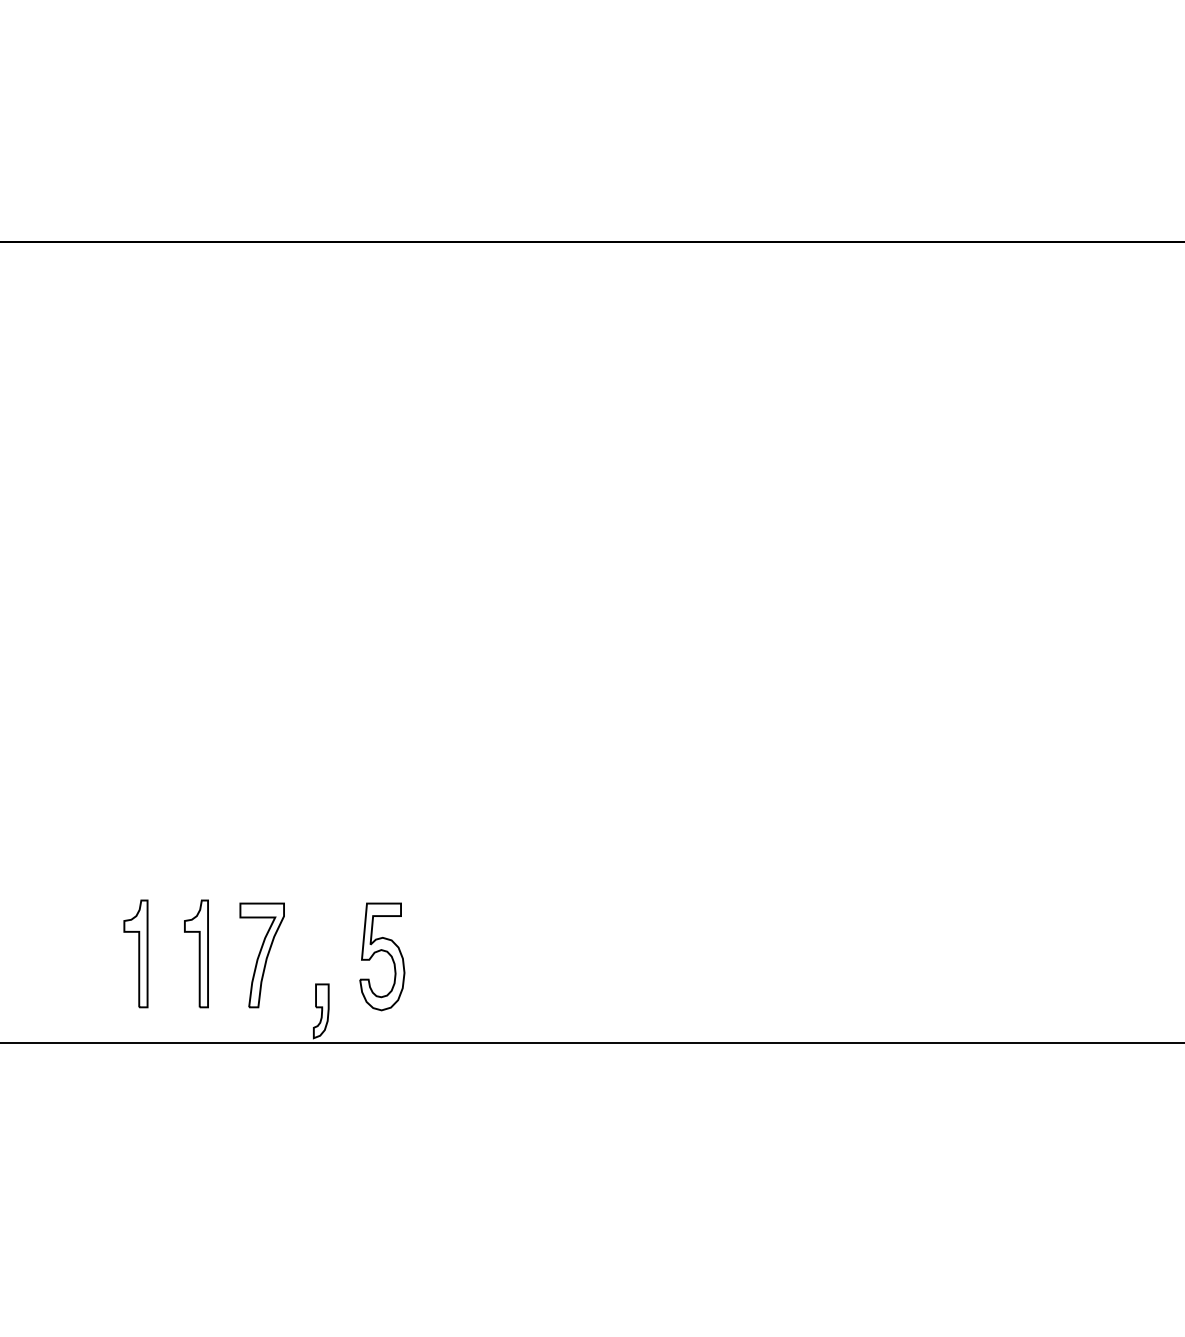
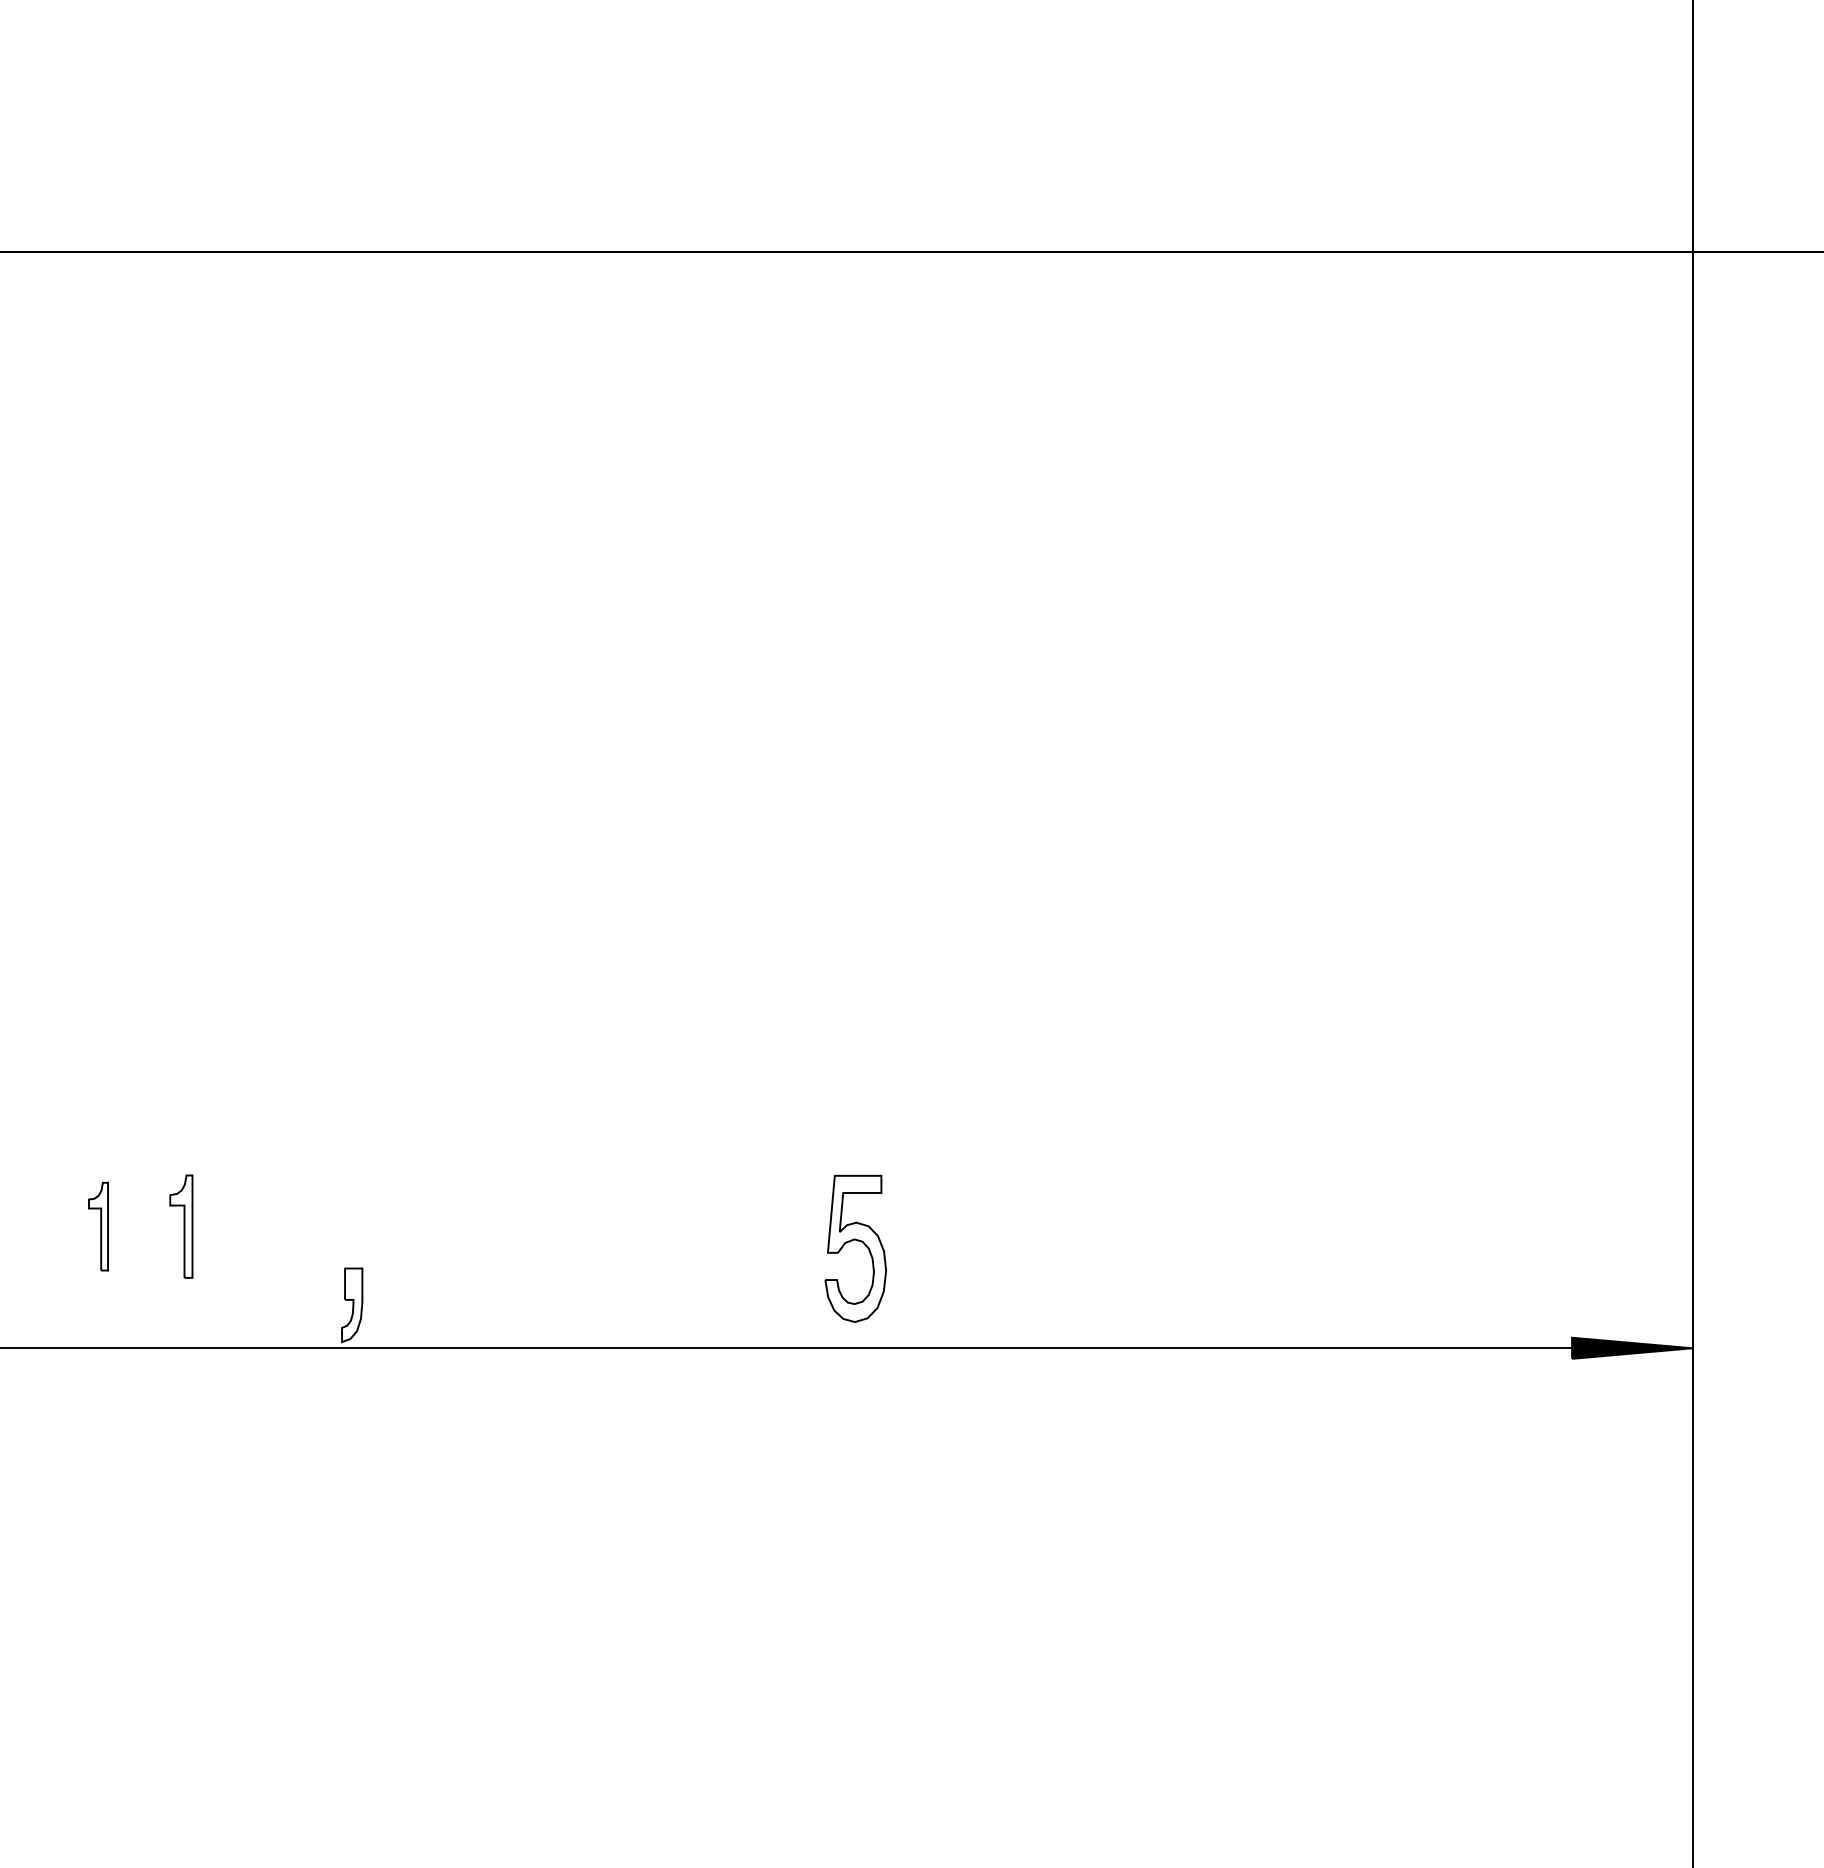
part: (383, 951) -> (857, 1241), moved
part: (135, 953) -> (98, 1226), size x0.6
part: (196, 953) -> (181, 1226), size x0.7
part: (262, 955) -> (271, 1228), removed

